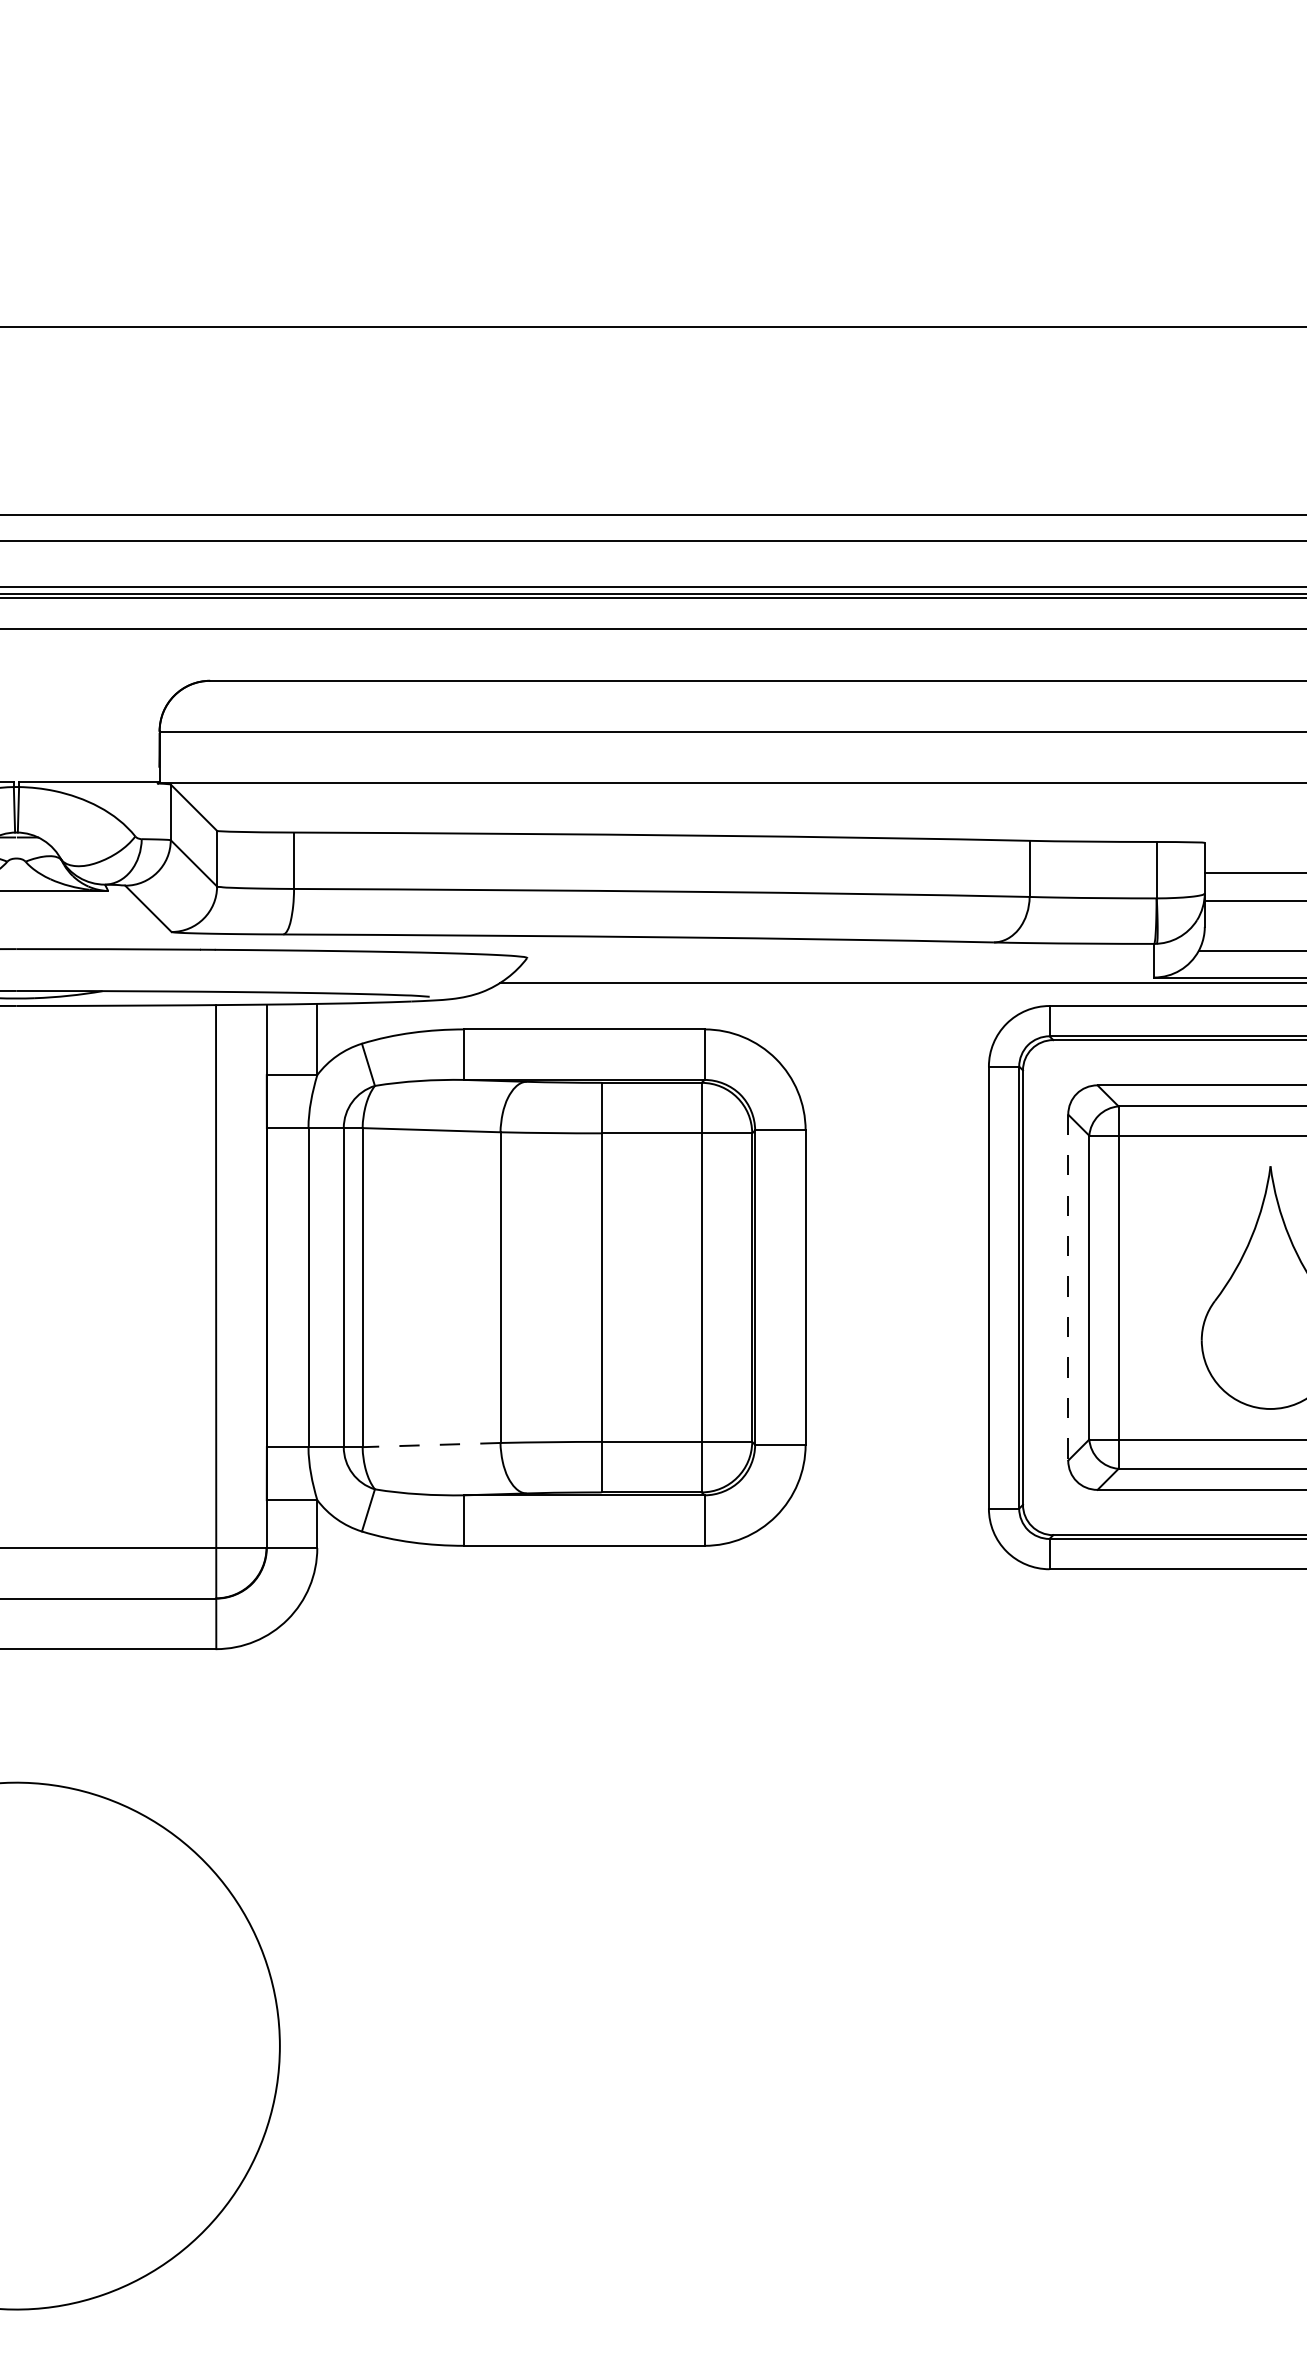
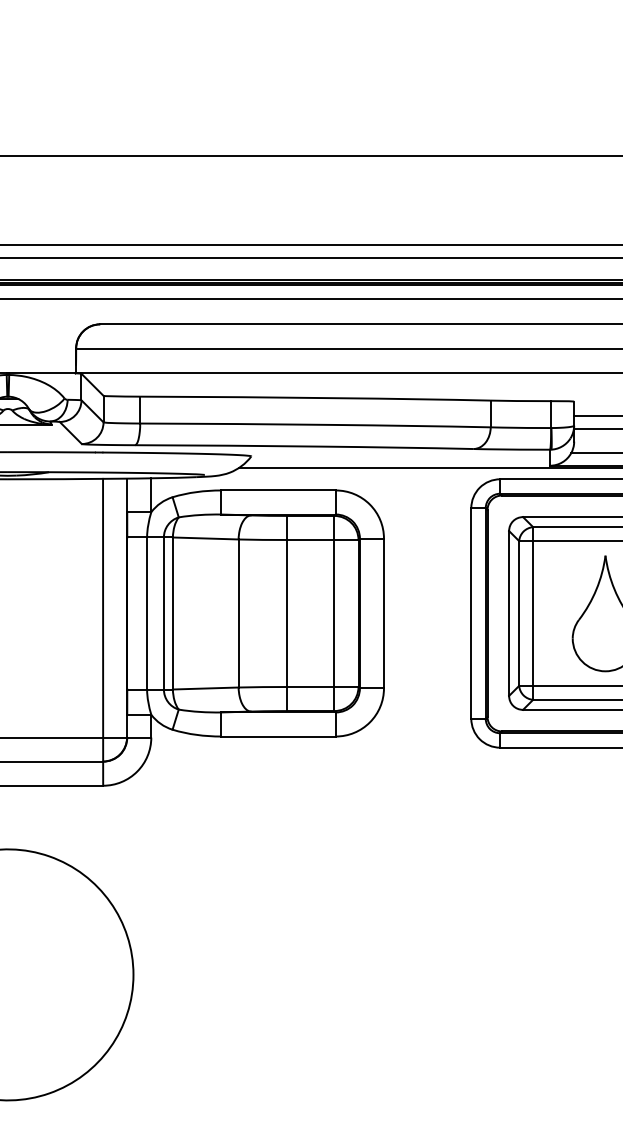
line: (1069, 1289) -> (509, 614), dashed -> solid
line: (431, 1445) -> (205, 688), dashed -> solid

